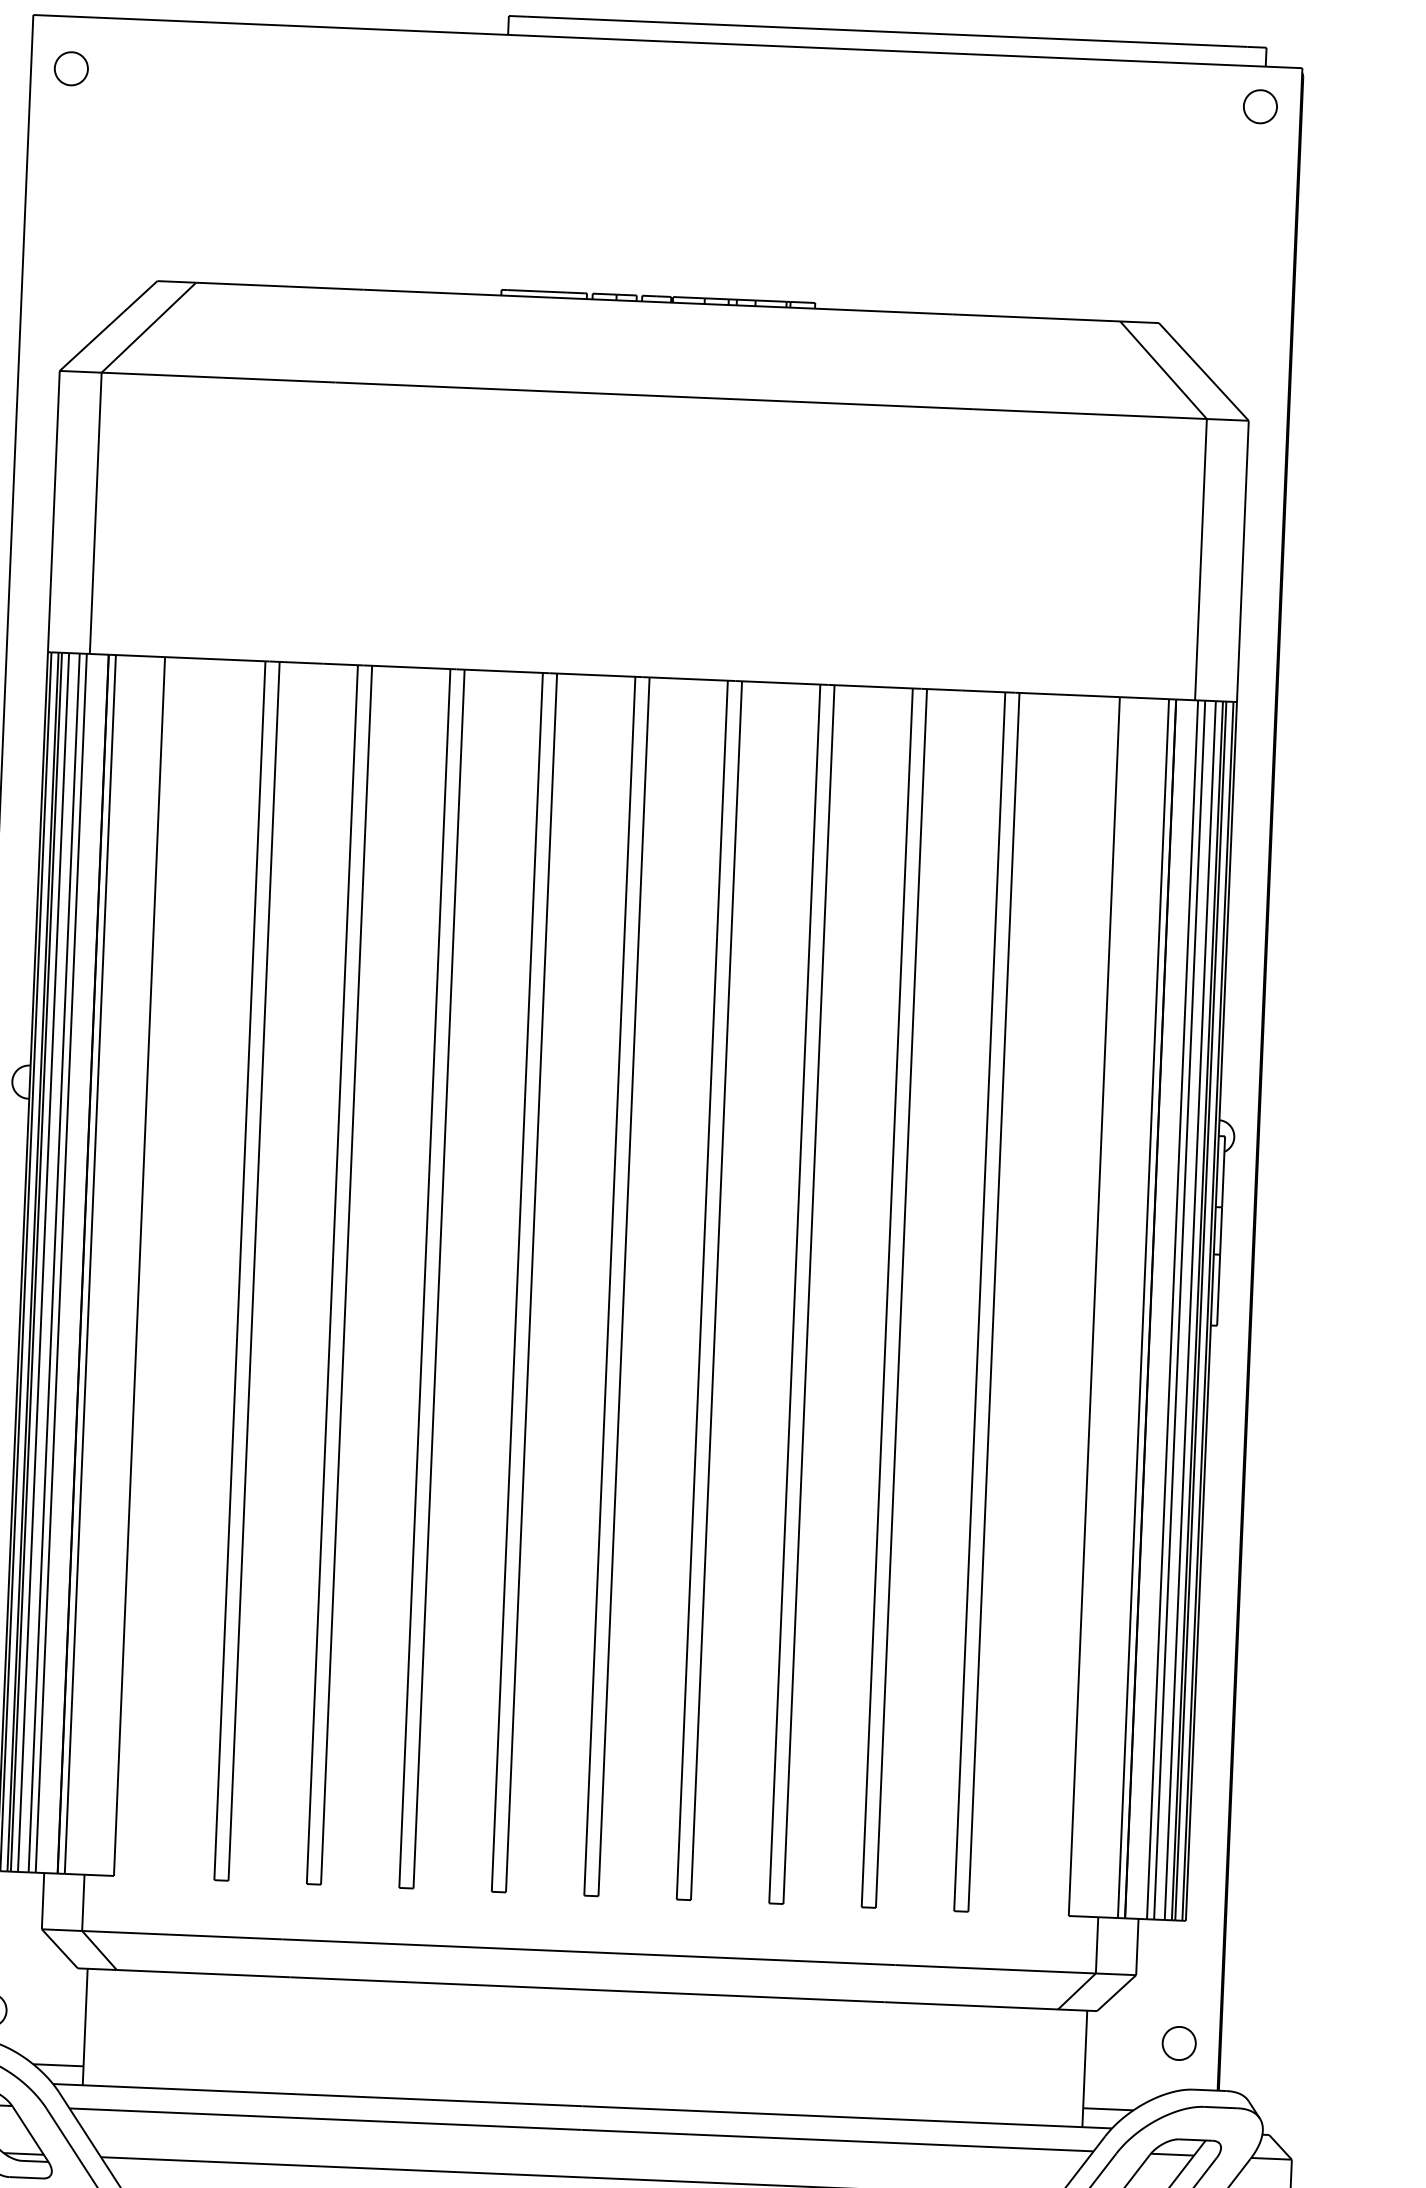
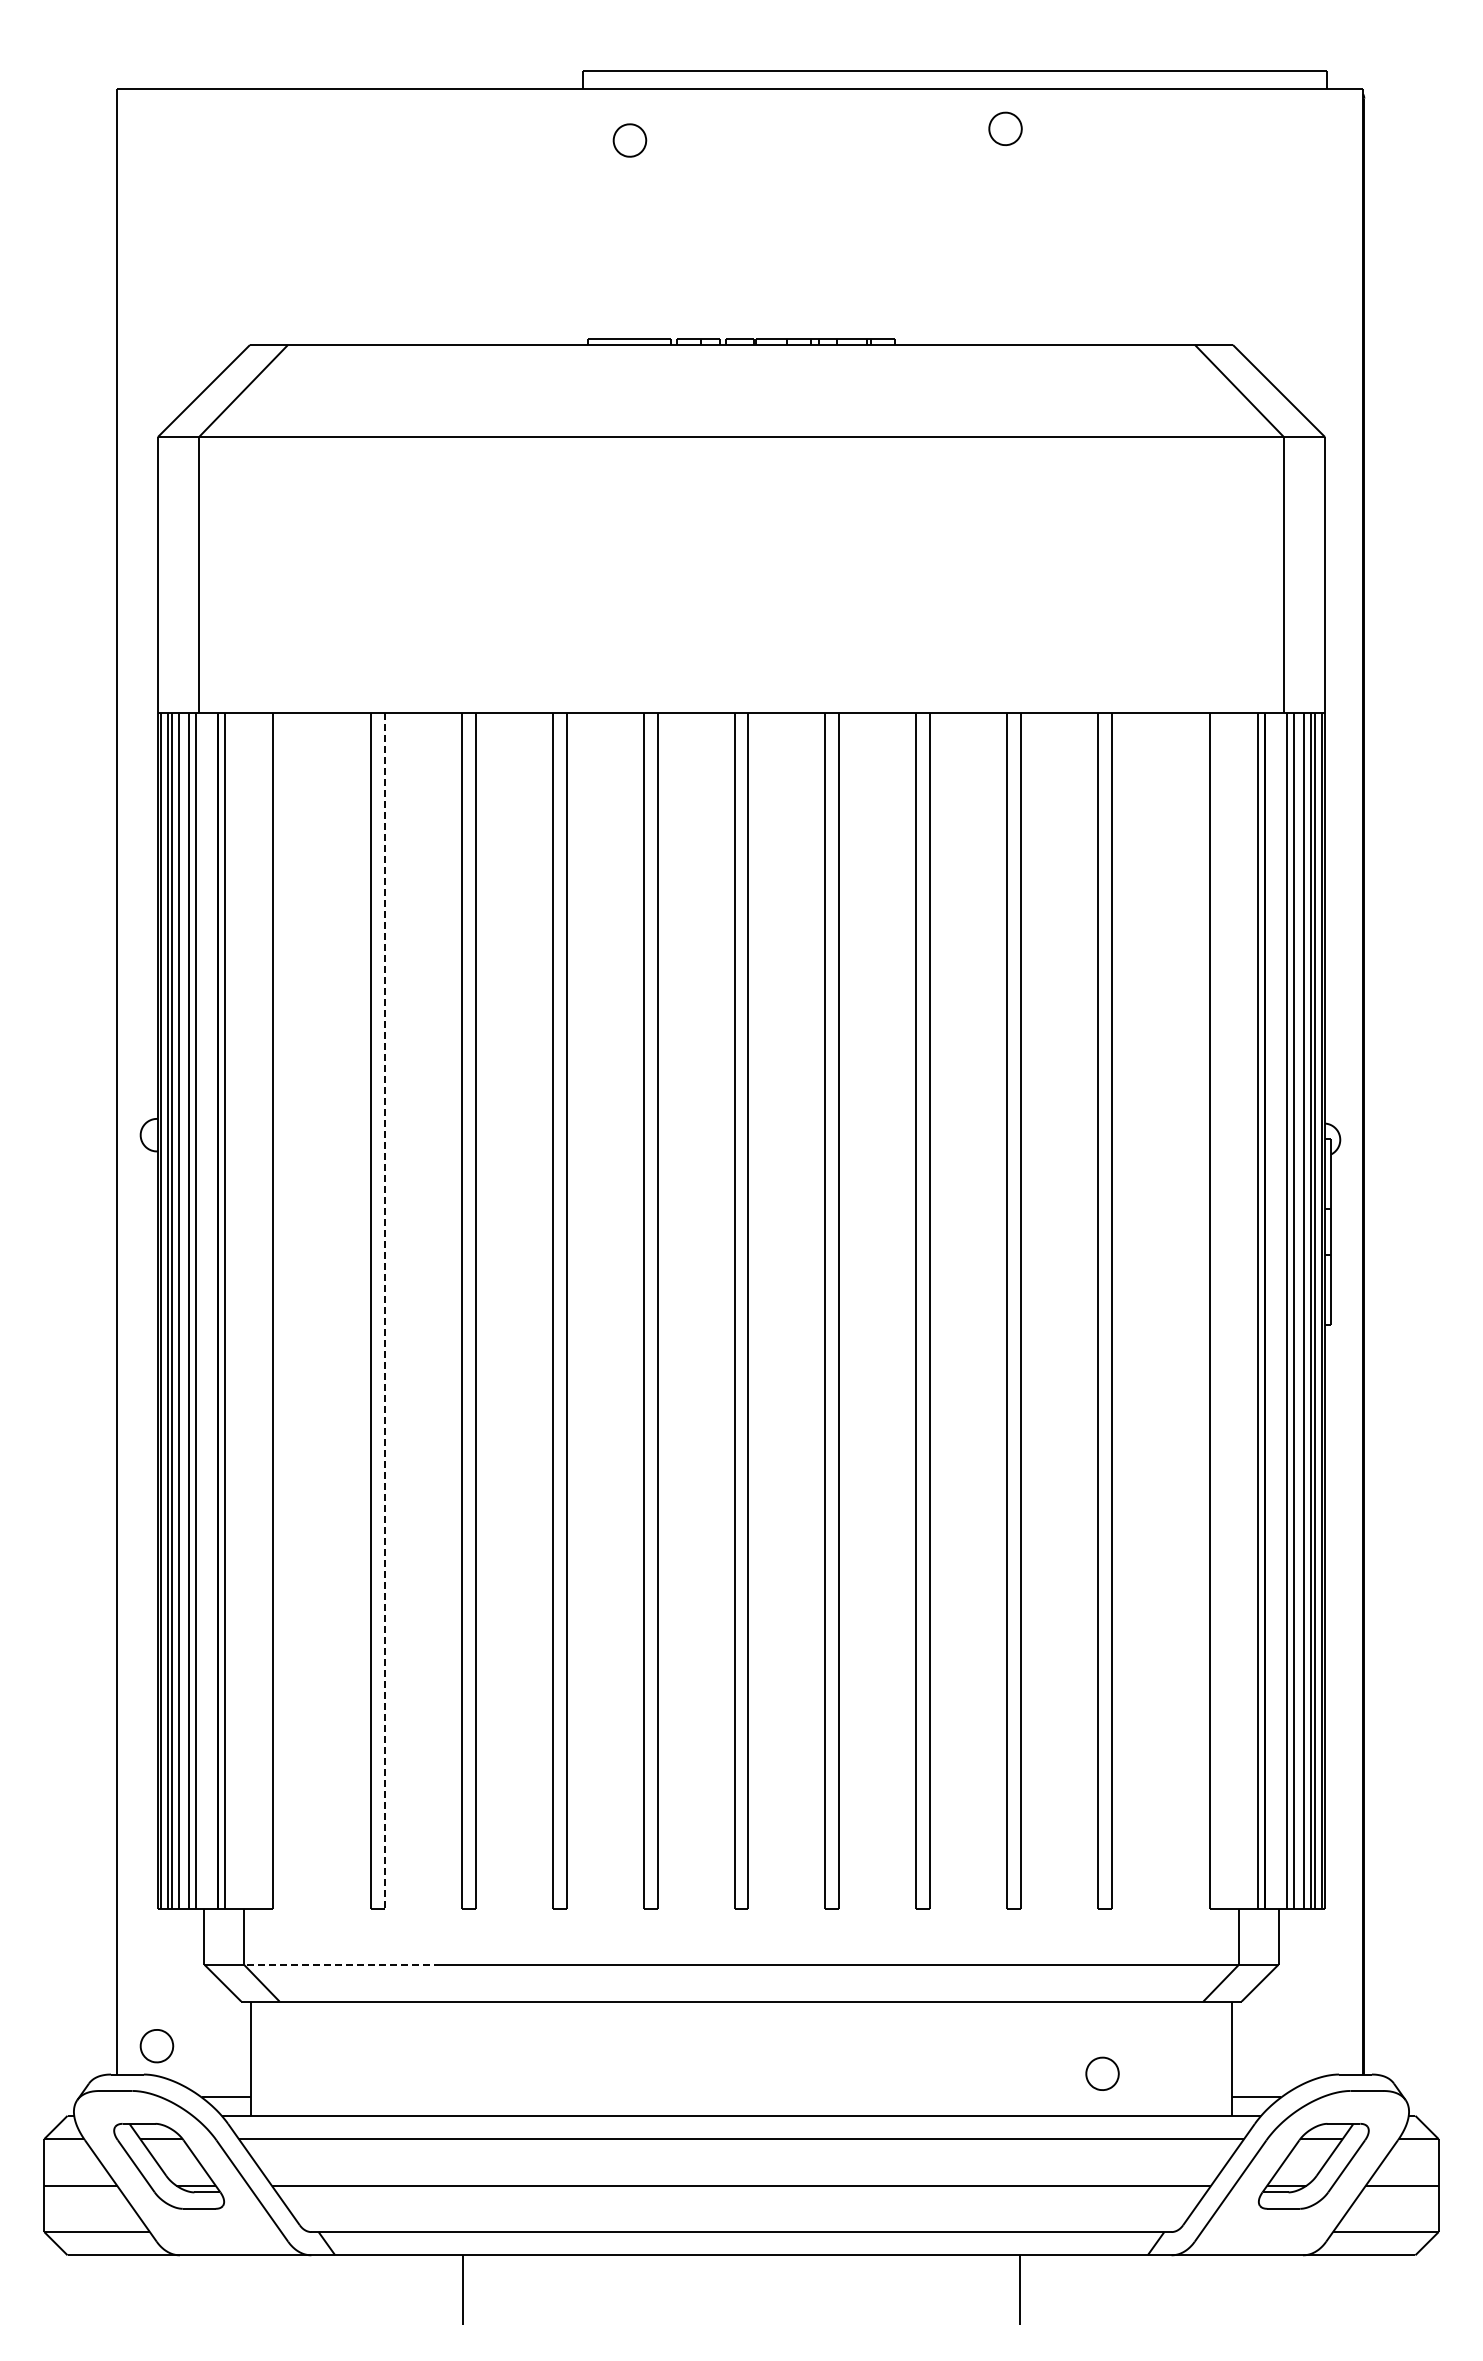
part: (70, 68) -> (629, 140), moved
part: (1260, 106) -> (1005, 128), moved
line: (254, 1271) -> (385, 1311), solid -> dashed
line: (181, 1934) -> (341, 1964), solid -> dashed
part: (1179, 2043) -> (1102, 2073), moved

